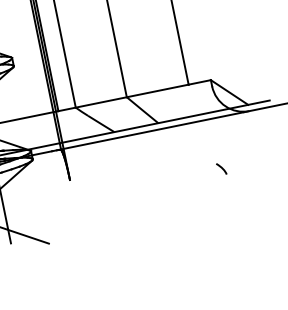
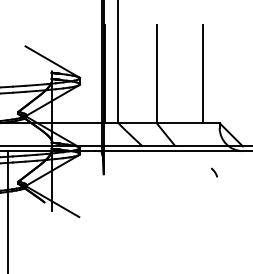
curve: (221, 168) -> (214, 172), moved

